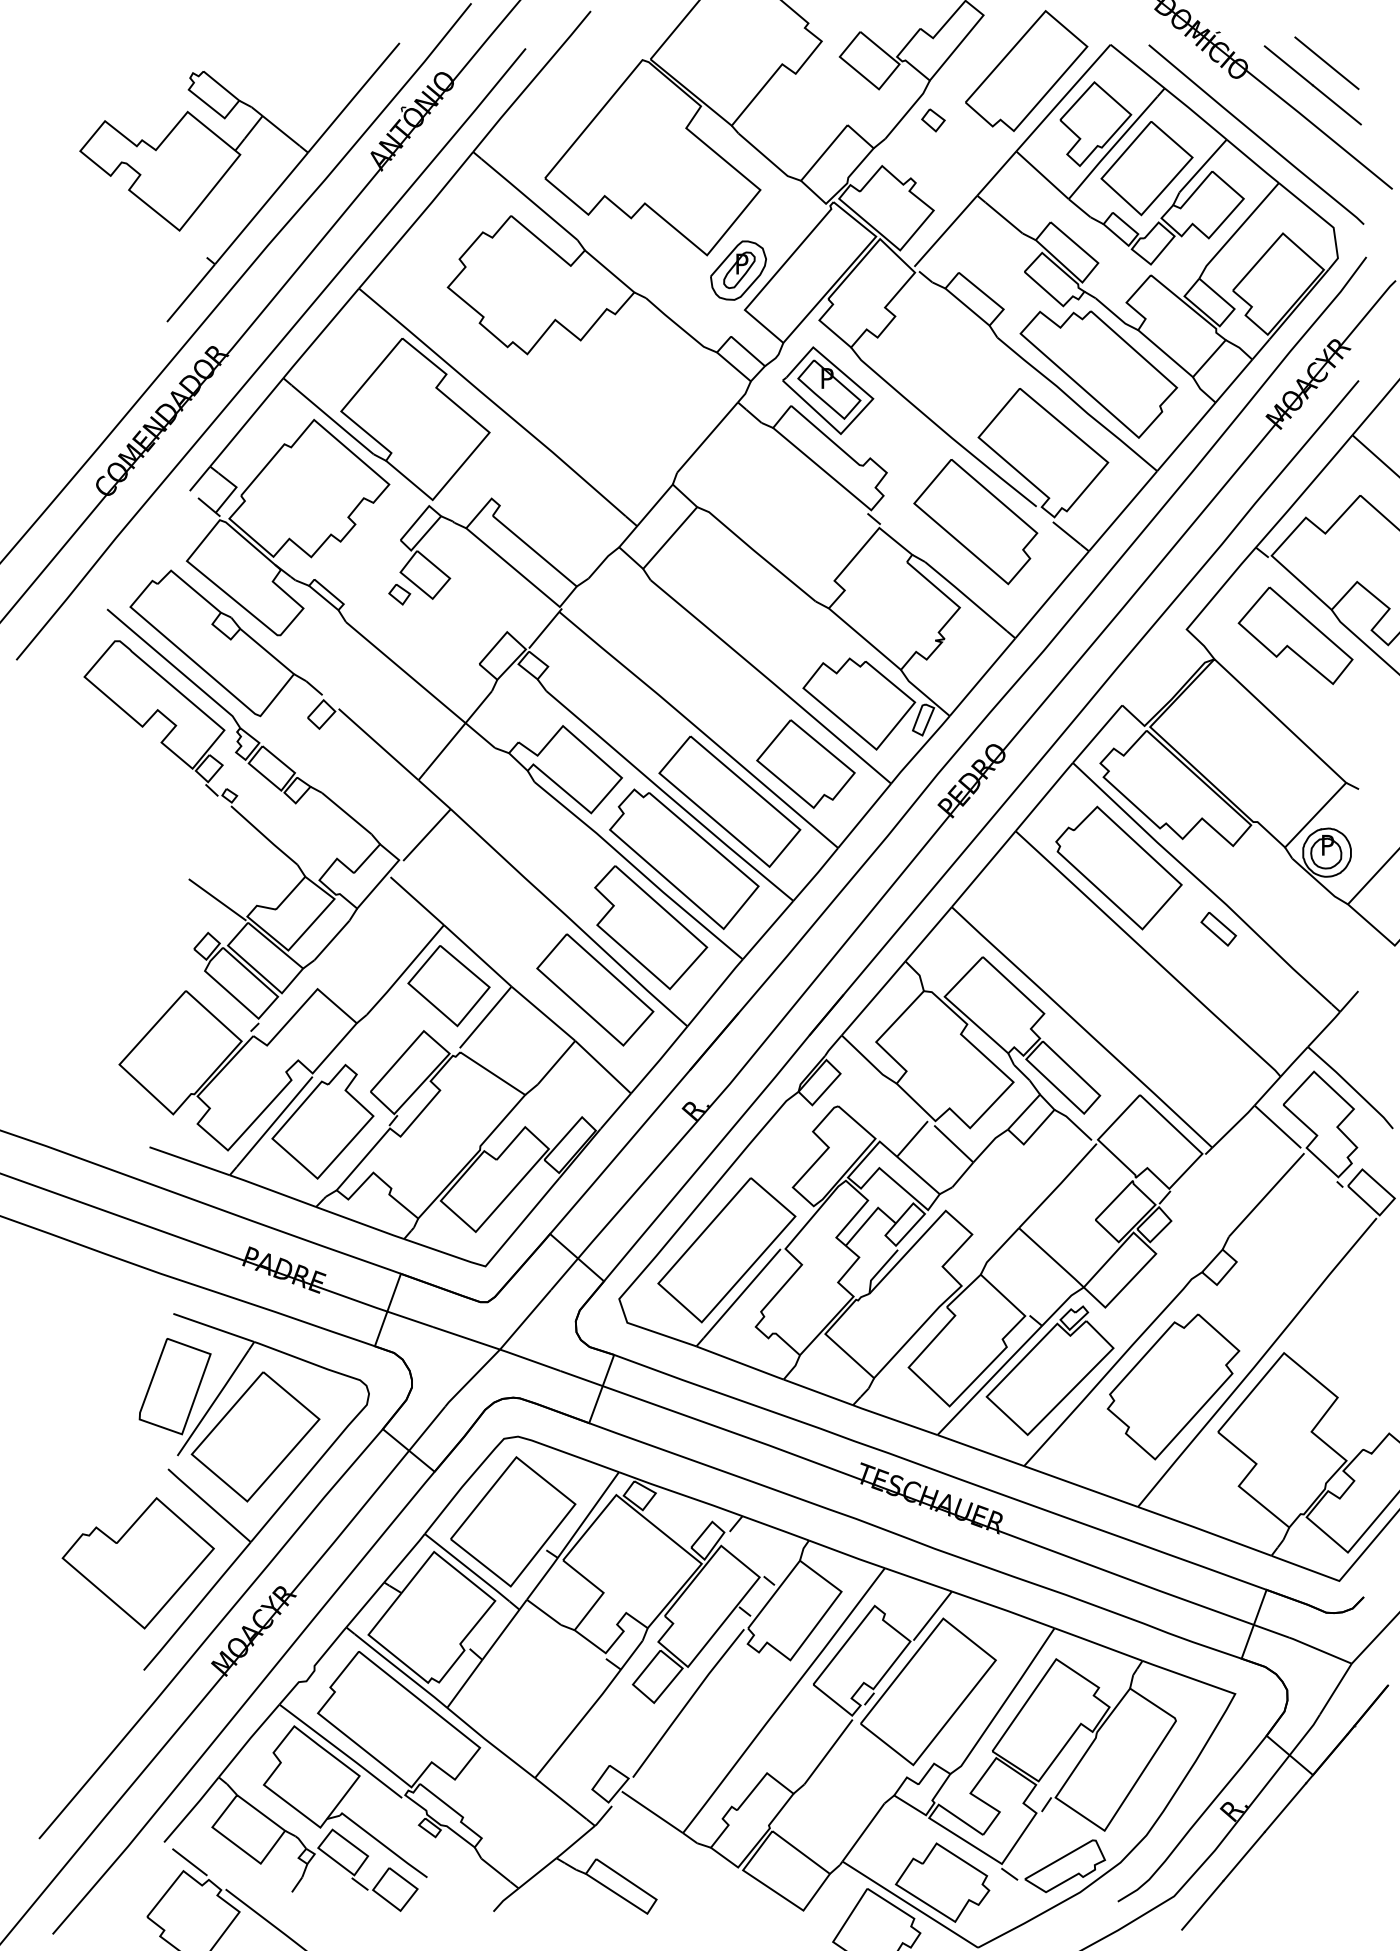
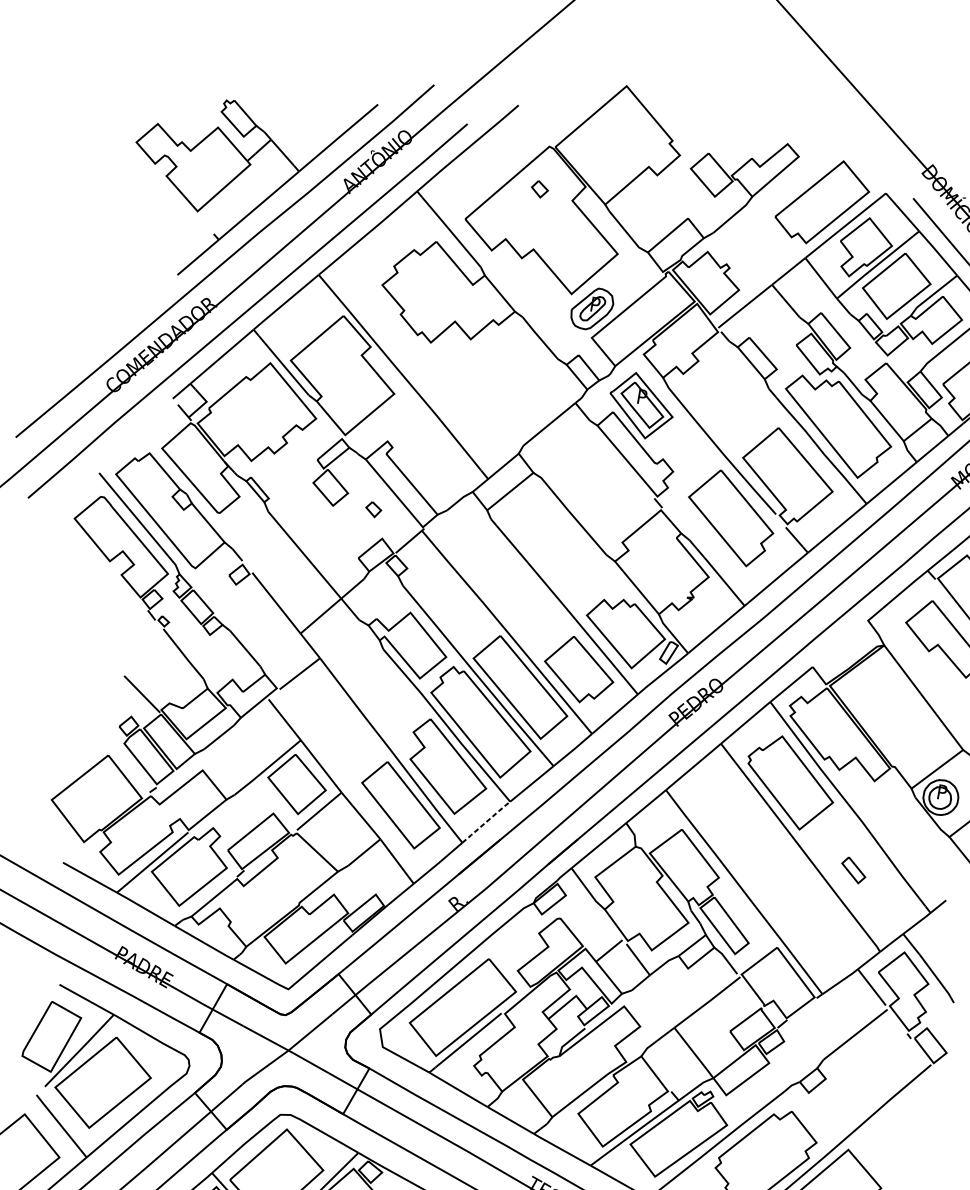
part: (933, 120) -> (539, 189), moved
part: (399, 594) -> (373, 509), moved
part: (1218, 929) -> (853, 870), moved
line: (715, 992) -> (486, 821), solid -> dashed

